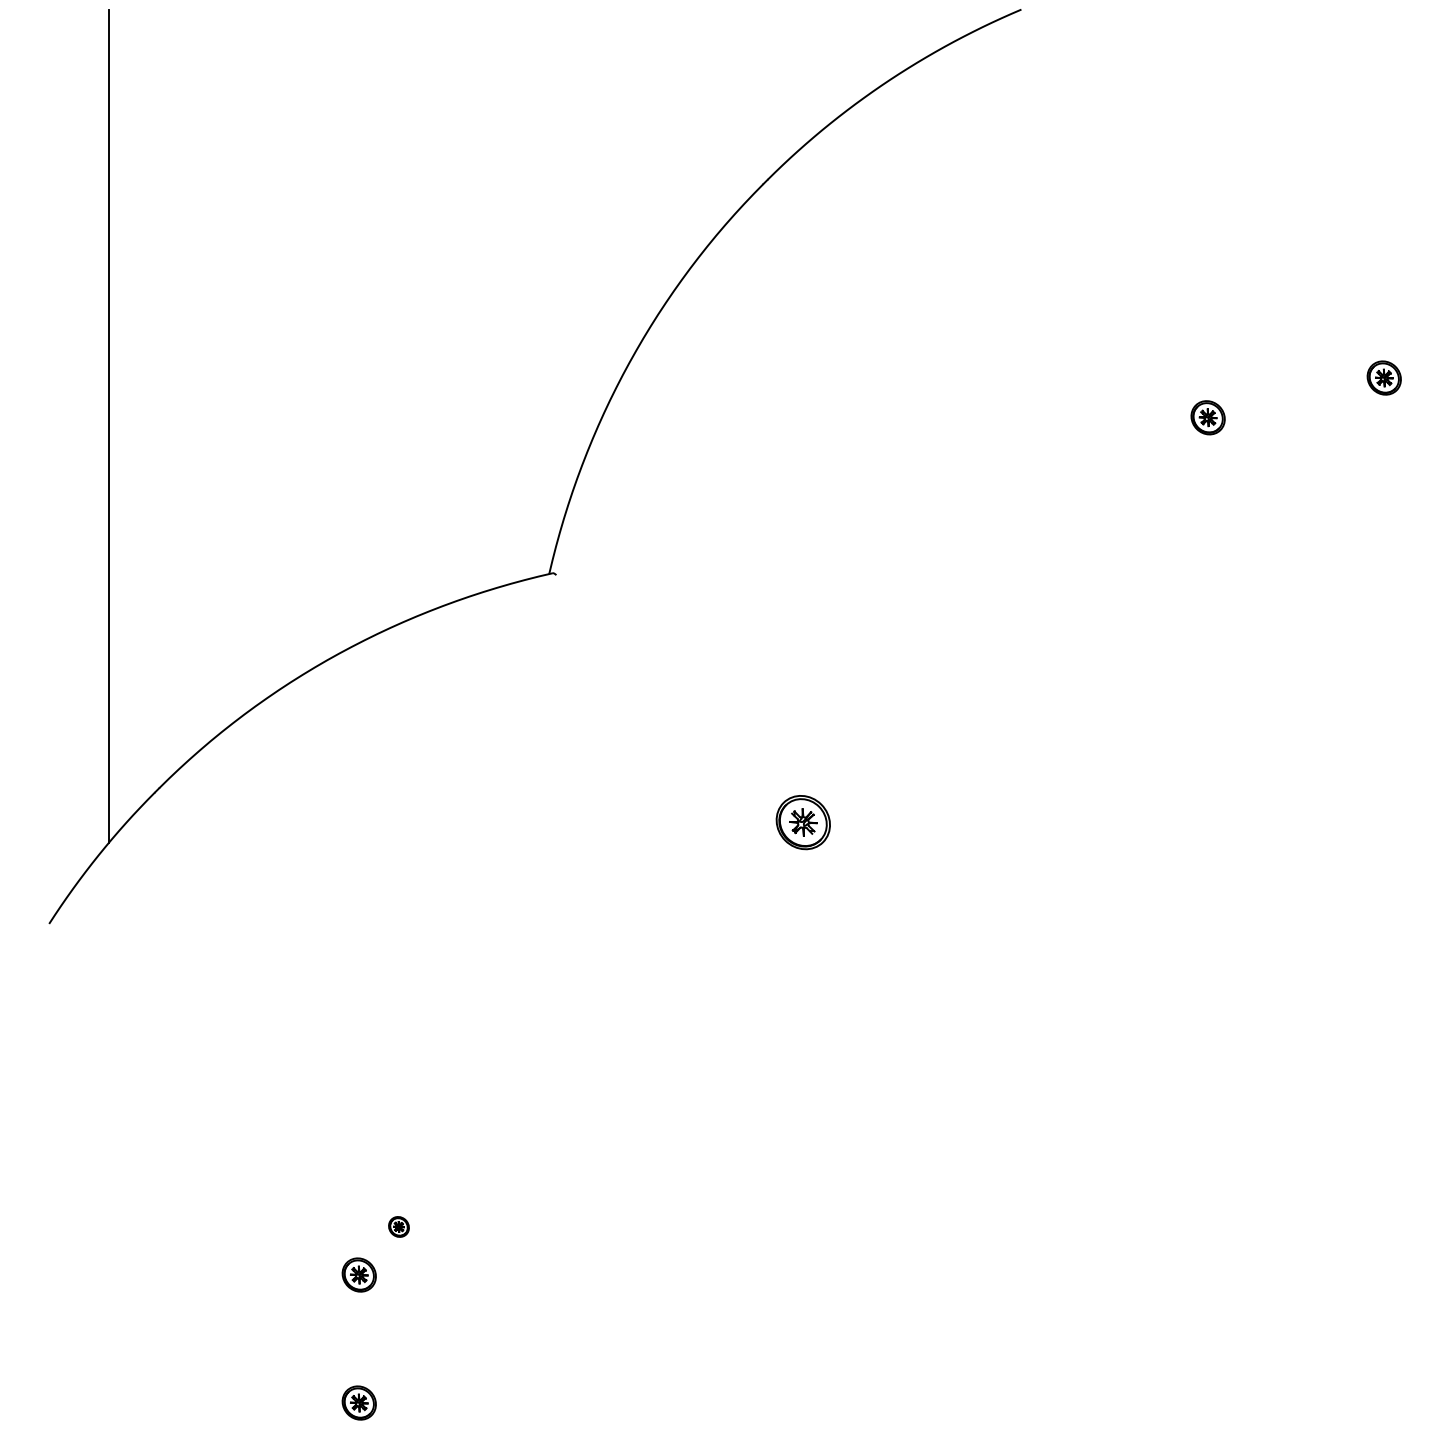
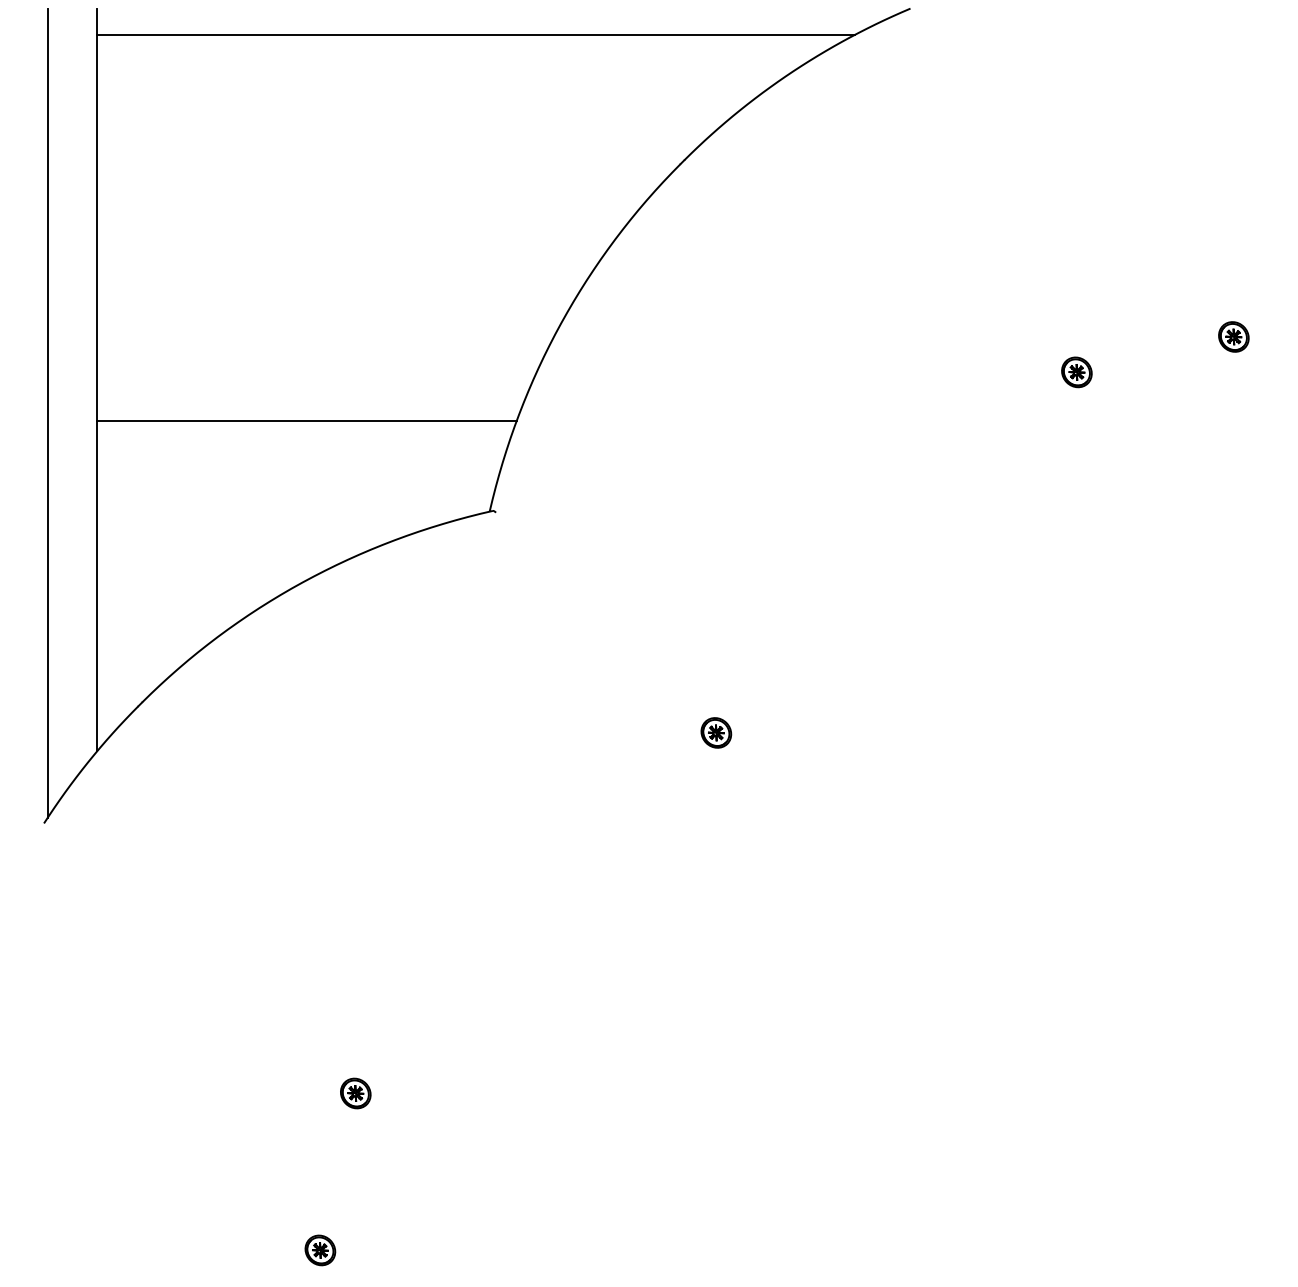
line: (533, 38) -> (475, 34), added
line: (53, 463) -> (47, 413), added
line: (343, 472) -> (306, 421), added
part: (803, 821) -> (716, 732), size x0.62
part: (398, 1226) -> (355, 1093), size x1.67
part: (358, 1274) -> (319, 1135), removed

